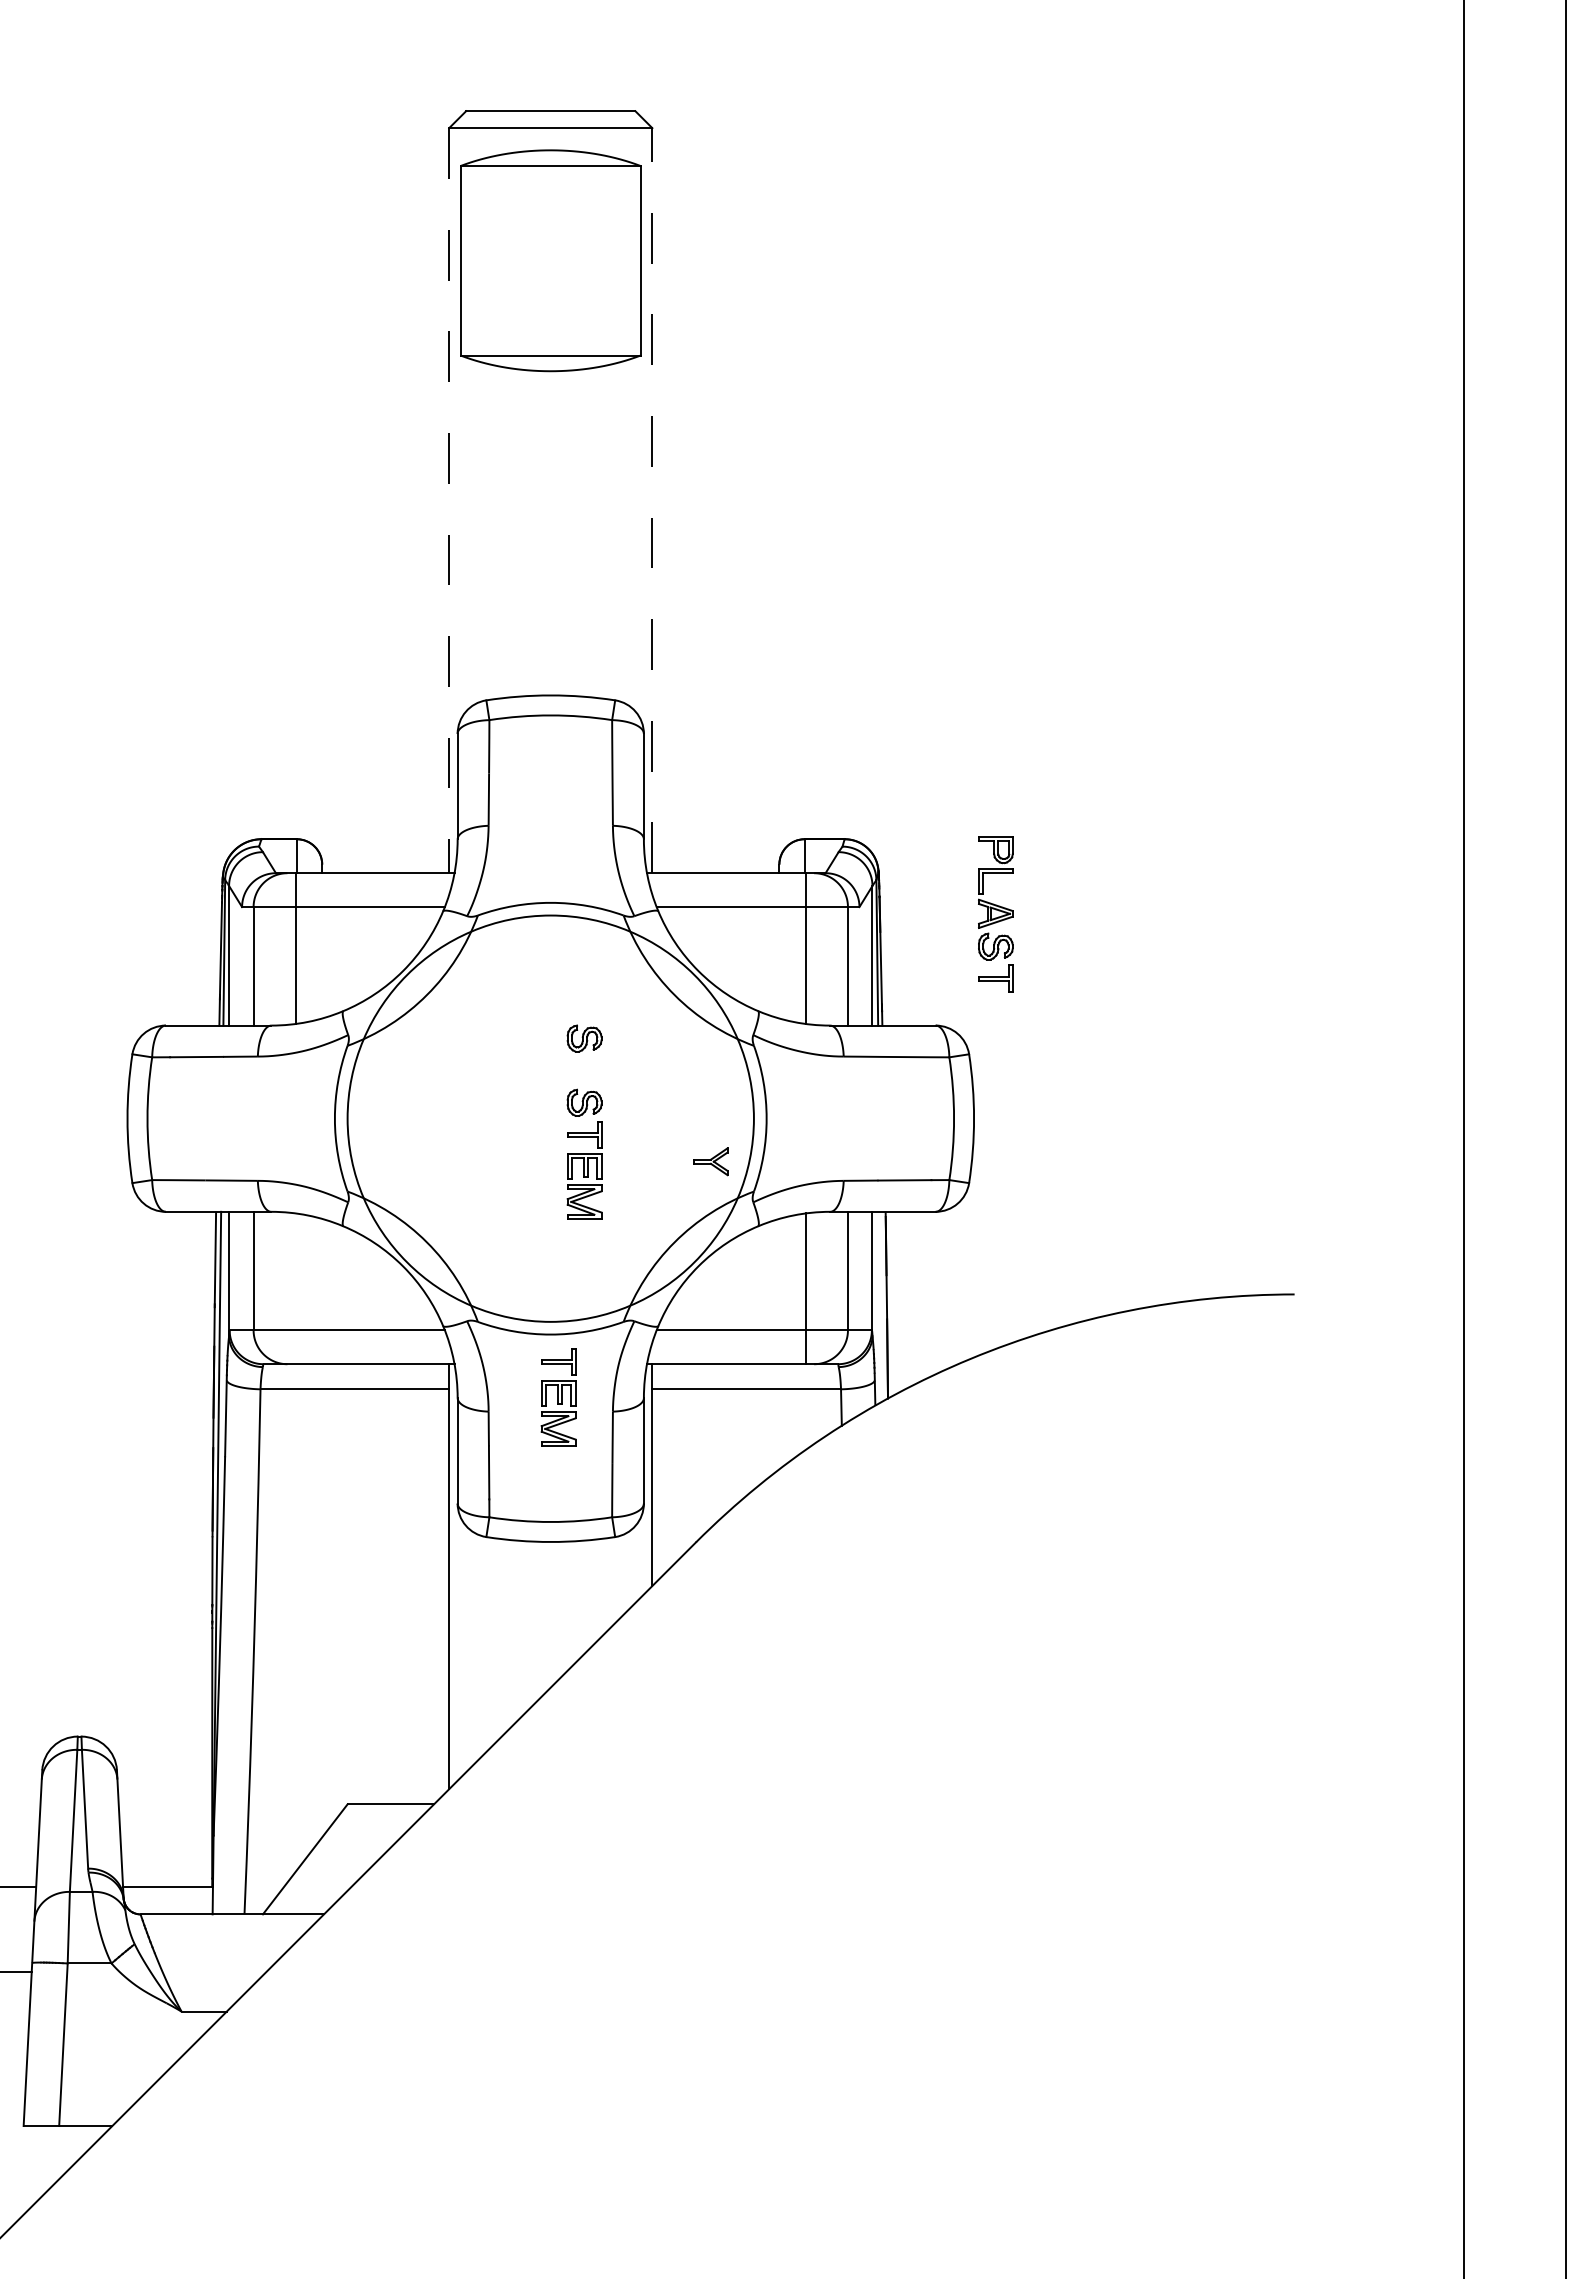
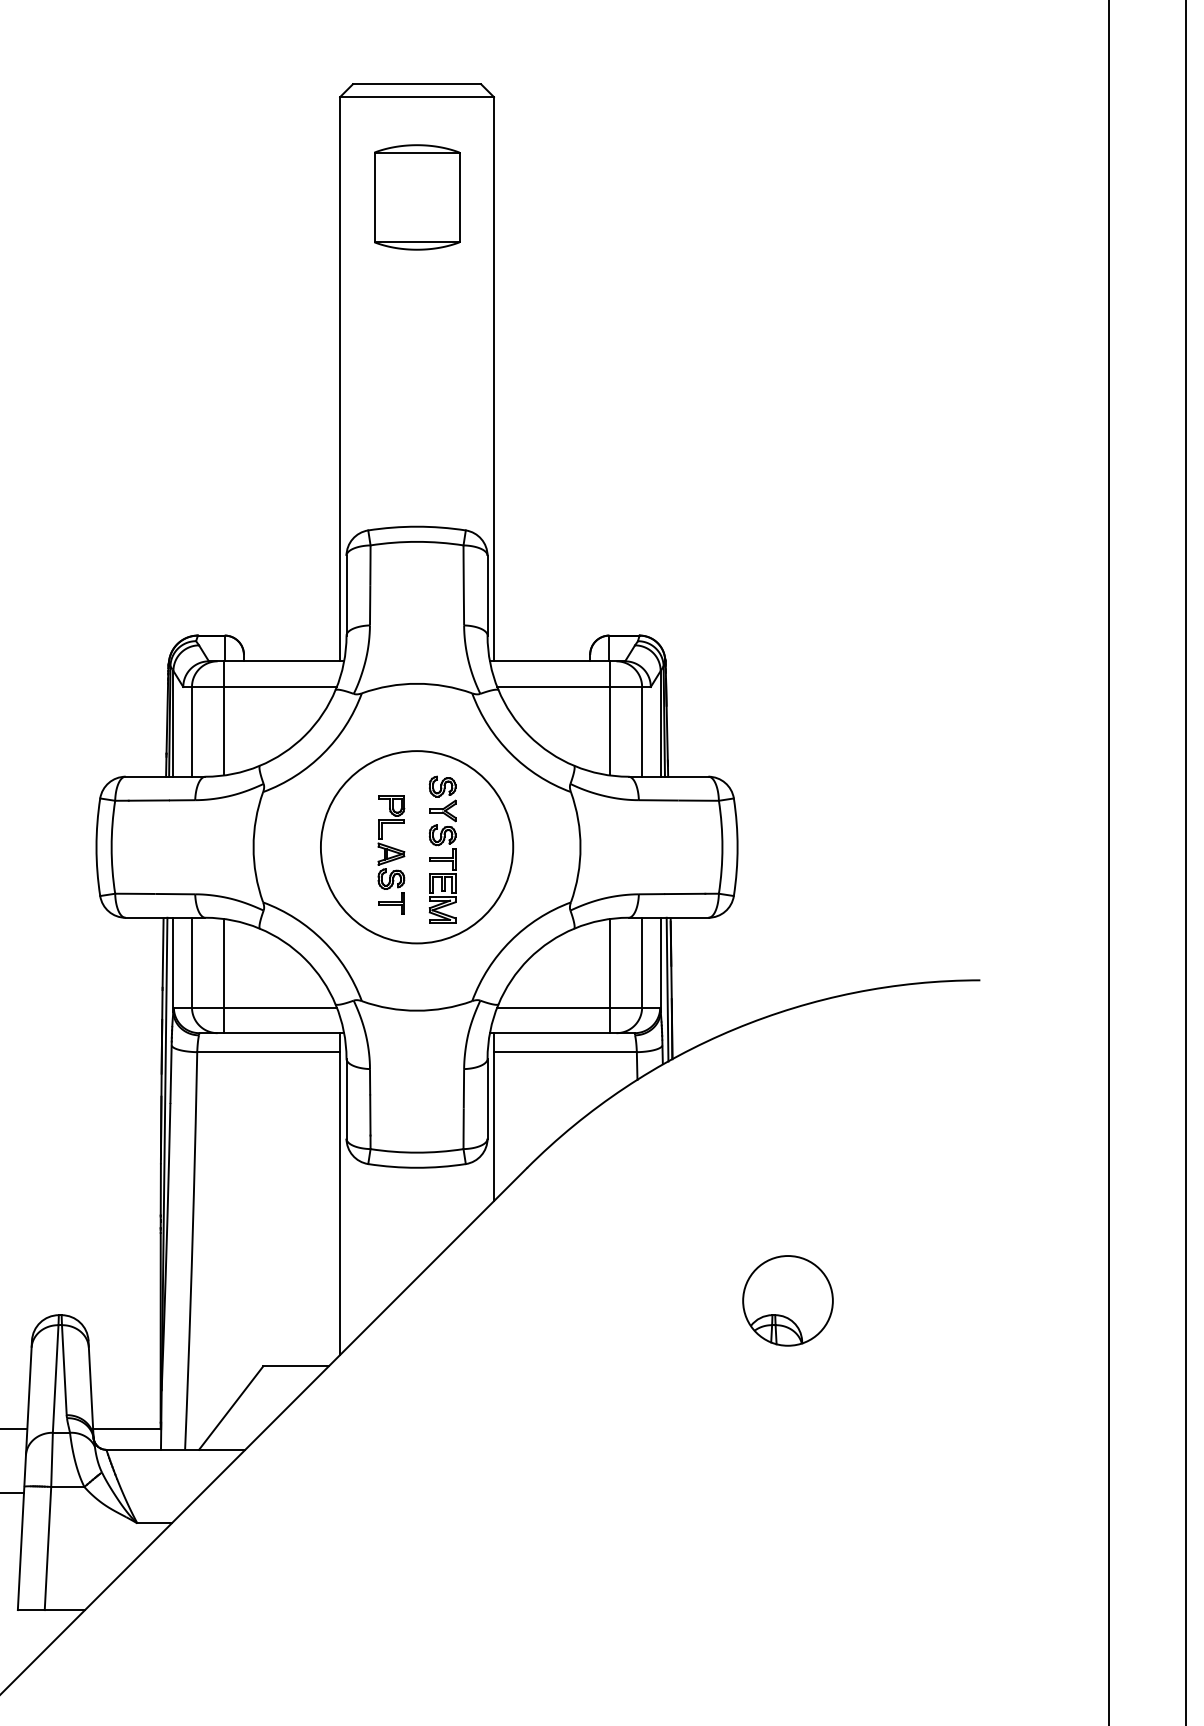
part: (550, 260) -> (416, 197), size x0.62
line: (449, 500) -> (340, 379), dashed -> solid
line: (652, 500) -> (494, 379), dashed -> solid
part: (995, 914) -> (391, 854), moved
circle: (550, 1118) -> (416, 847), size x0.62
part: (710, 1161) -> (442, 810), moved
line: (295, 1288) -> (223, 975), added
line: (881, 1306) -> (667, 989), added
part: (558, 1397) -> (422, 1058), removed
part: (1040, 1717) -> (787, 1300), added

